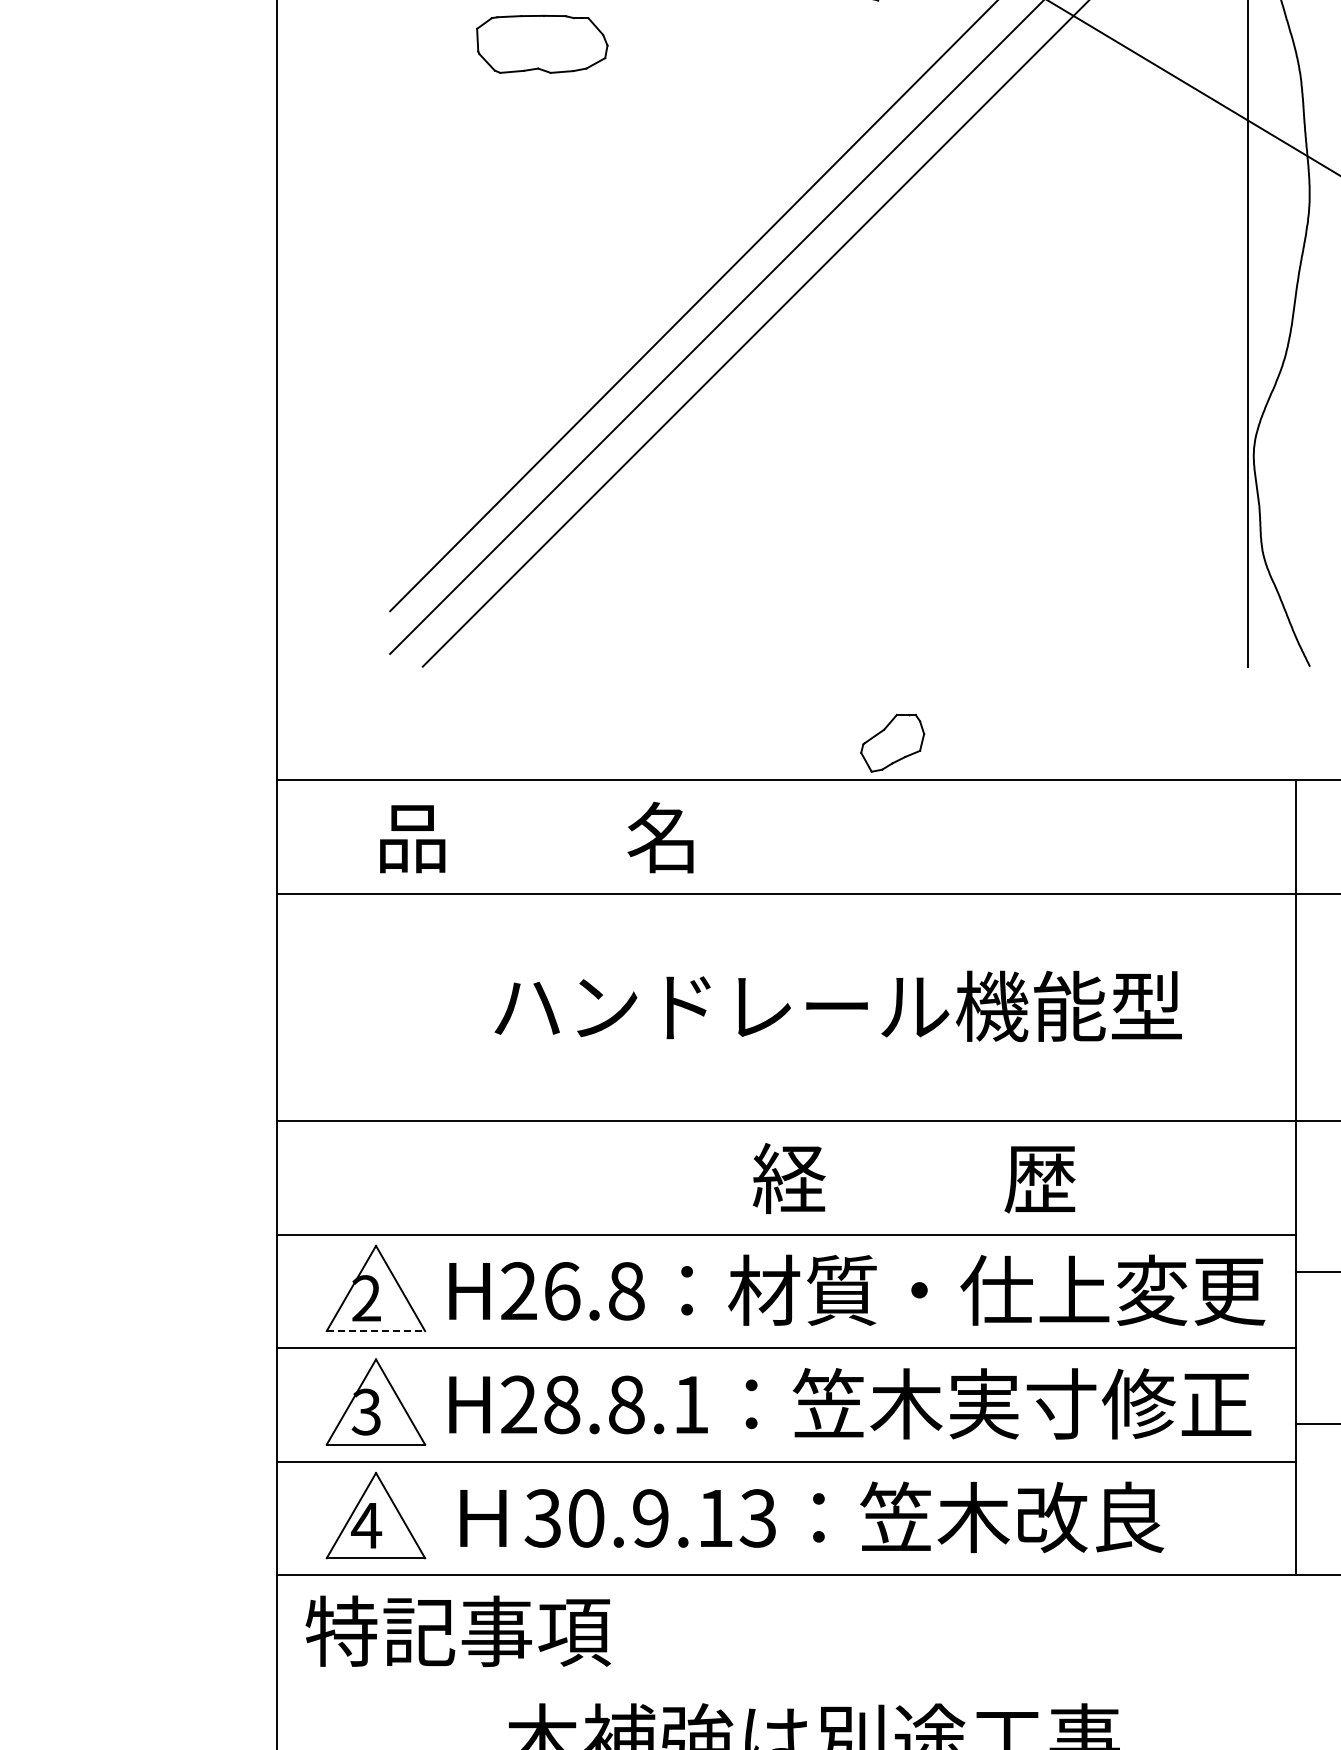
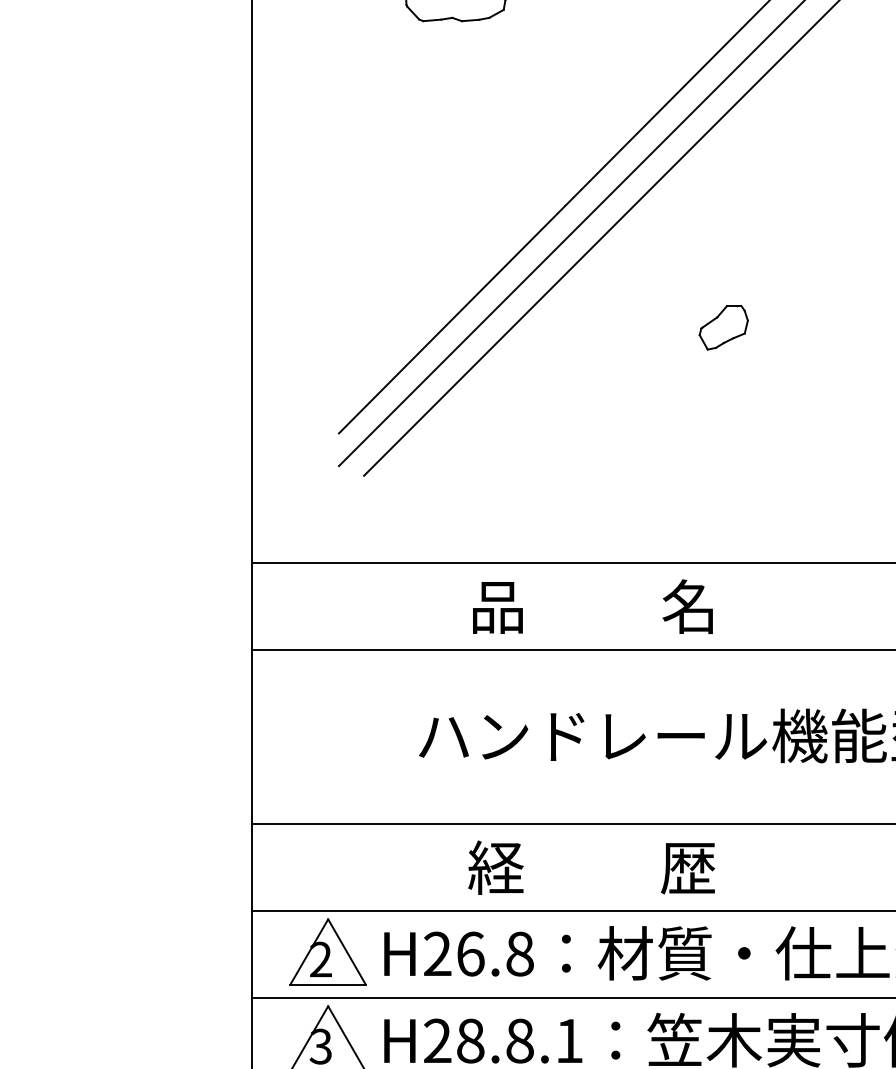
part: (892, 742) -> (723, 327), moved
text: (536, 837) -> (592, 606), moved
text: (913, 1178) -> (591, 867), moved
line: (376, 1331) -> (328, 984), dashed -> solid

